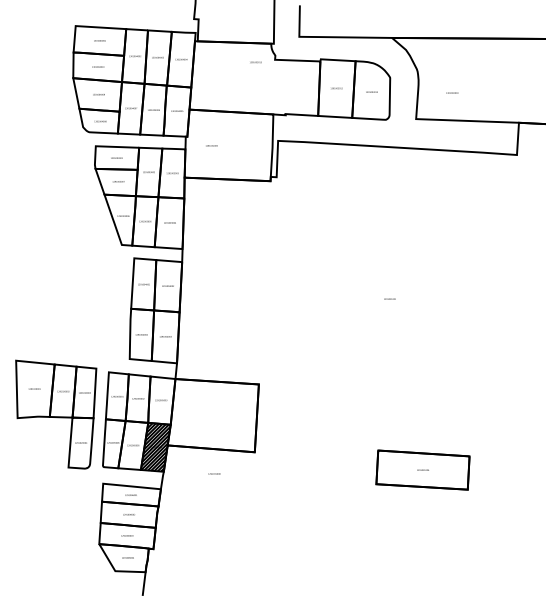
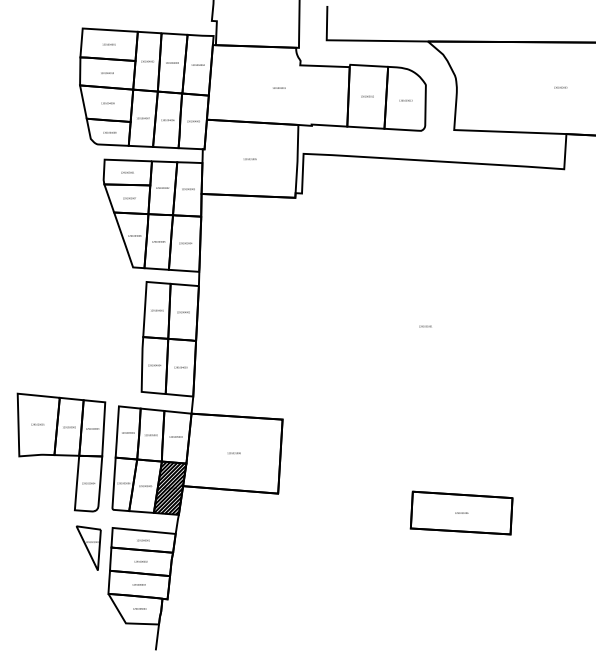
text: (256, 61) -> (279, 87), moved
text: (452, 92) -> (560, 87), moved
text: (211, 145) -> (249, 158), moved
text: (213, 474) -> (233, 453), moved
part: (81, 501) -> (88, 547), added

